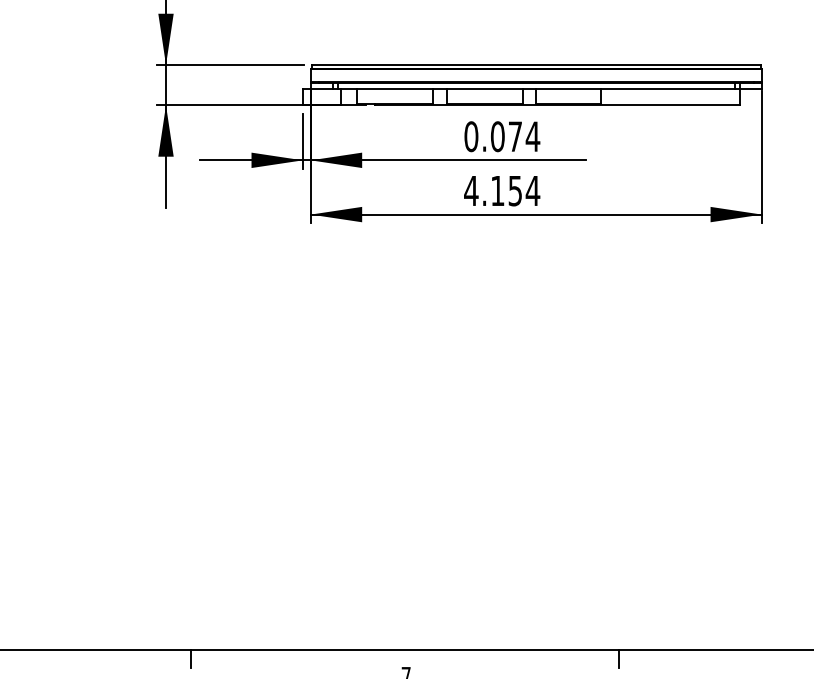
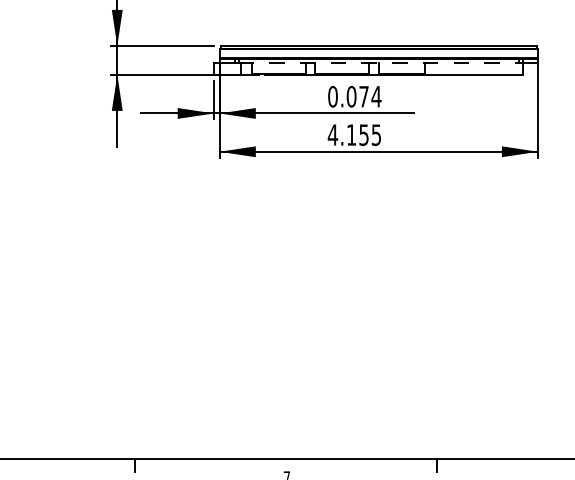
line: (536, 89) -> (378, 63), solid -> dashed
text: (532, 191) -> (376, 135), 4.154 -> 4.155

